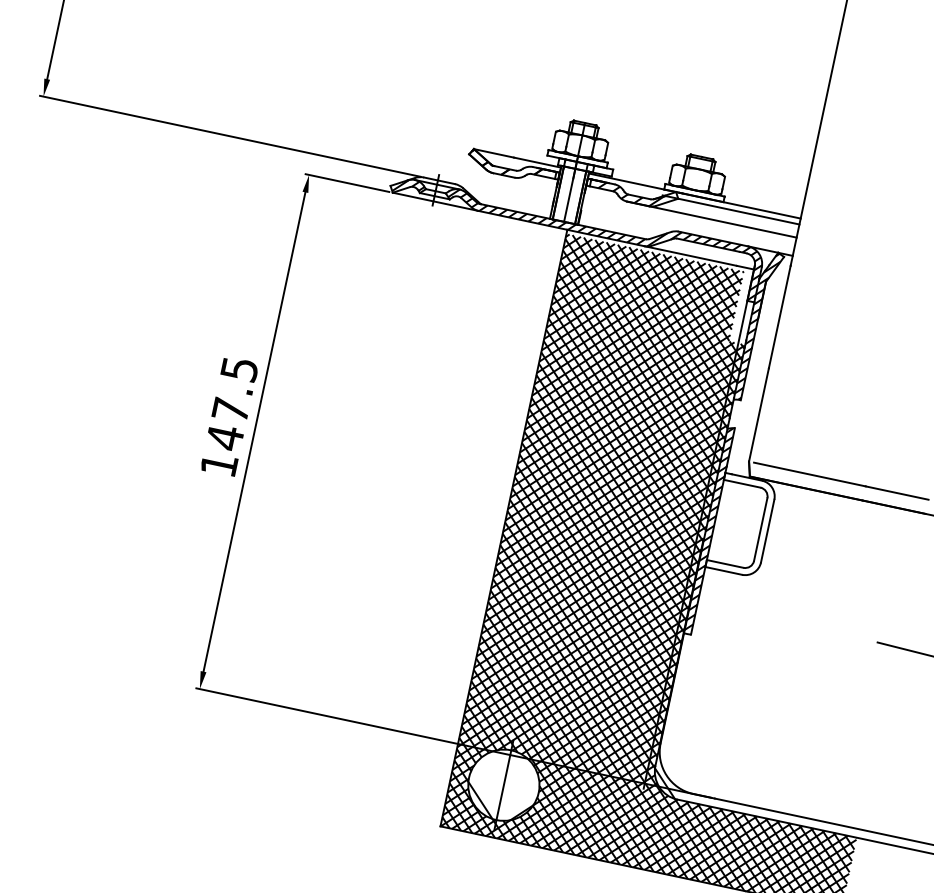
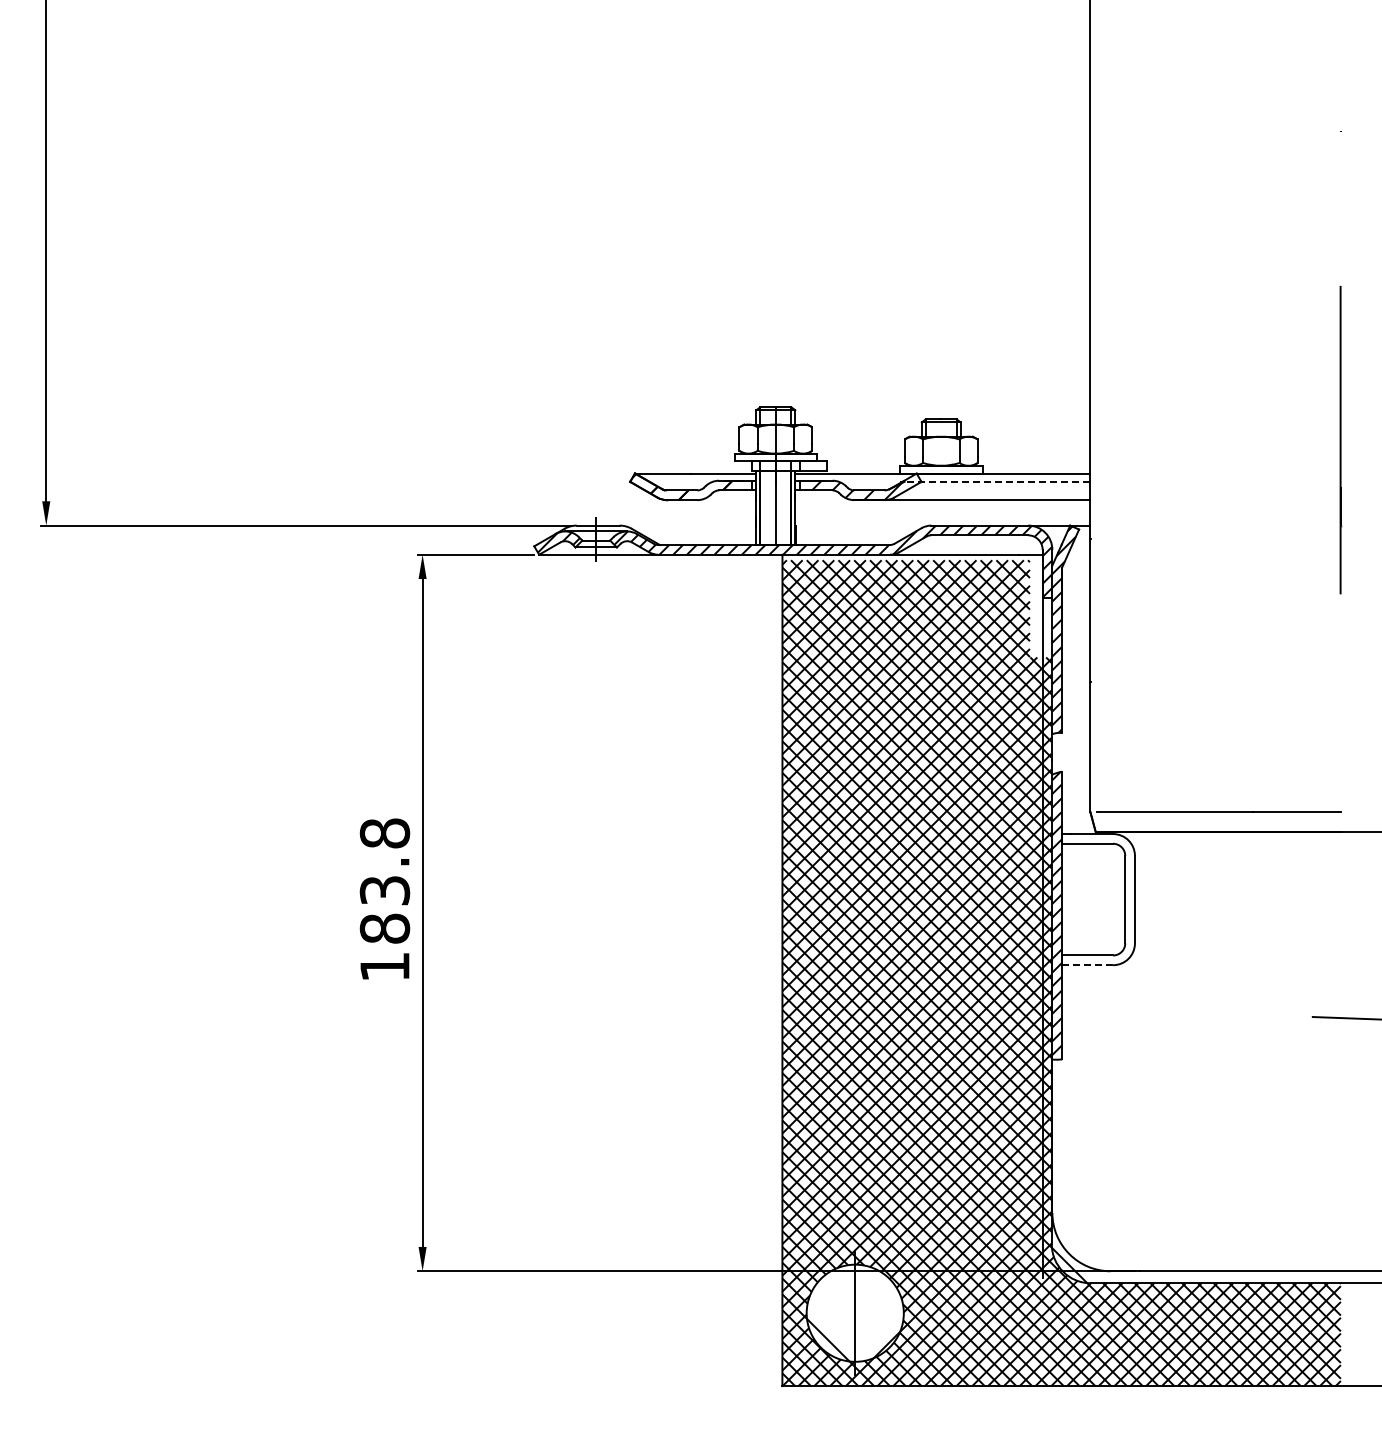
line: (730, 209) -> (994, 481), solid -> dashed
text: (231, 403) -> (384, 881), 147.5 -> 183.8
line: (723, 571) -> (1087, 965), solid -> dashed

